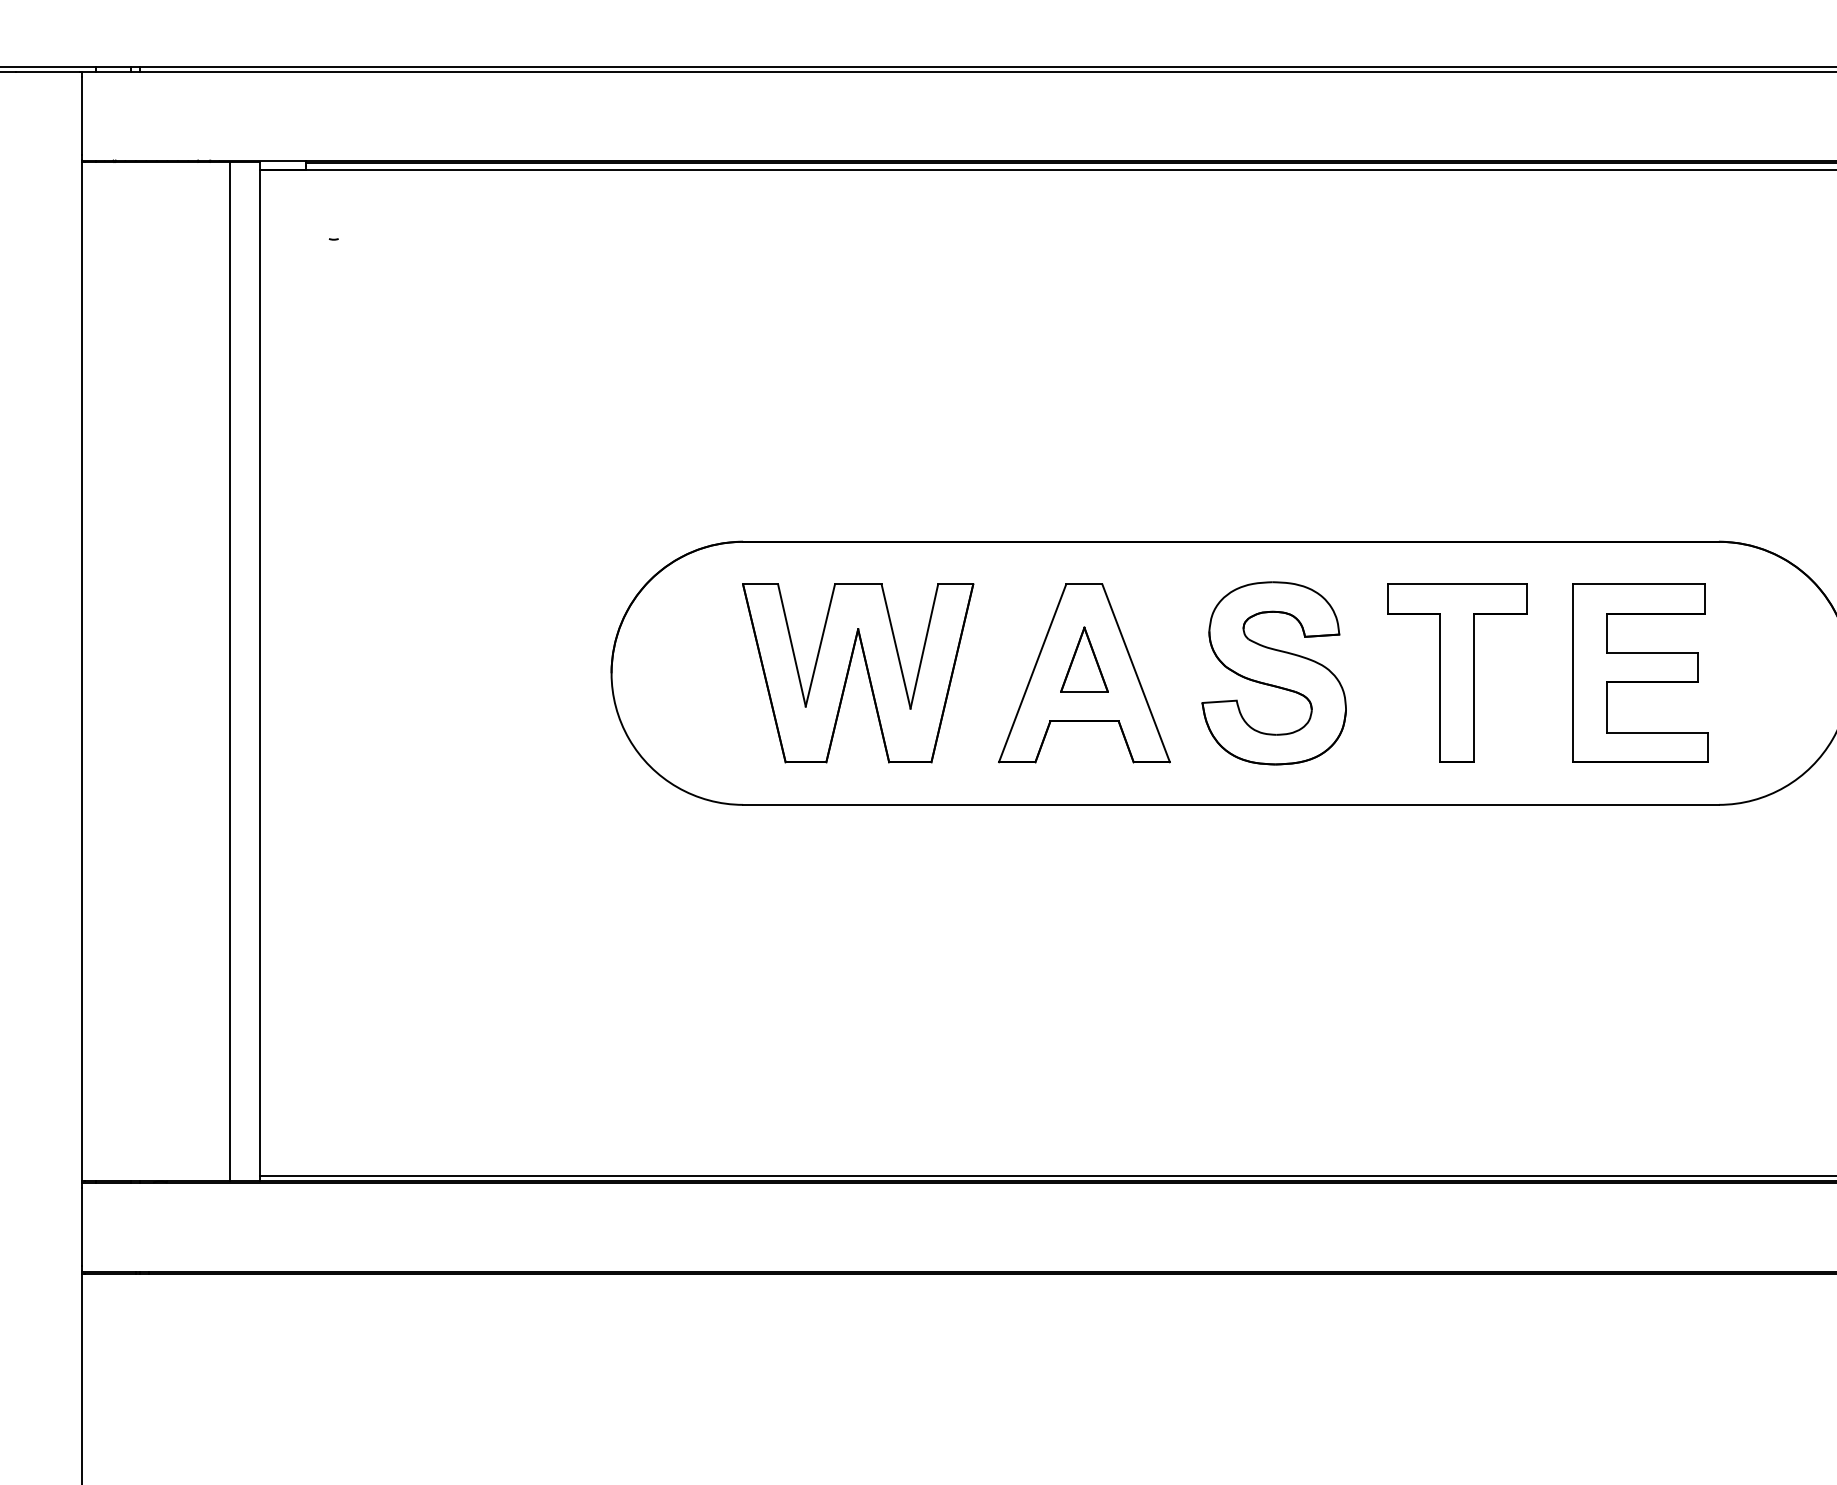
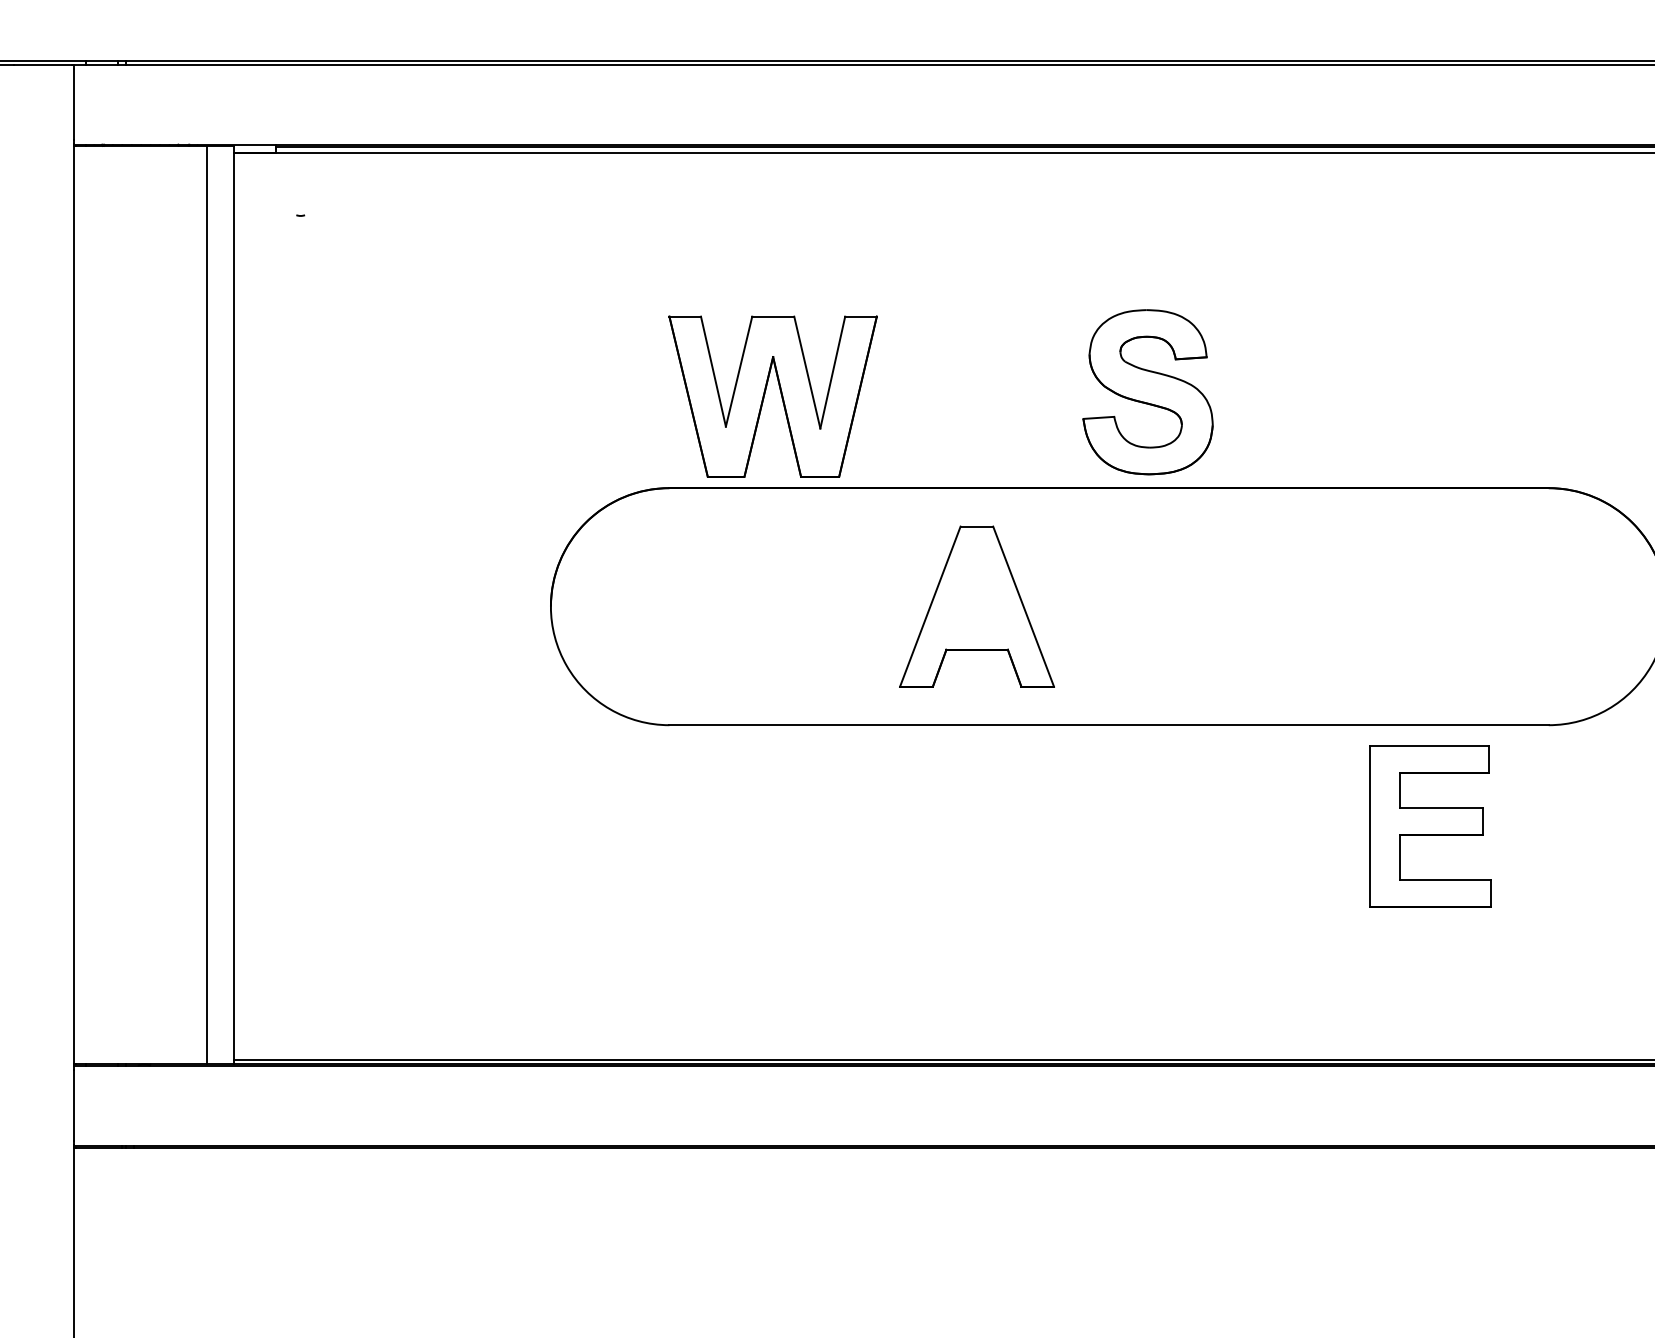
part: (1084, 659) -> (977, 594), removed
part: (866, 670) -> (780, 394), moved
part: (1457, 672) -> (1313, 605), removed
part: (1640, 672) -> (1430, 825), moved
part: (1273, 673) -> (1147, 392), moved

